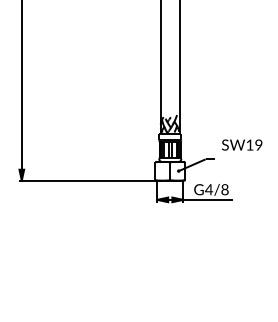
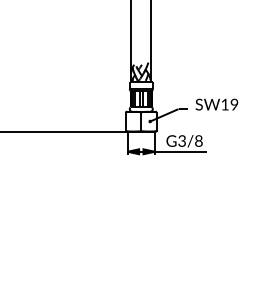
text: (242, 144) -> (217, 104), moved
text: (209, 189) -> (182, 140), G4/8 -> G3/8

